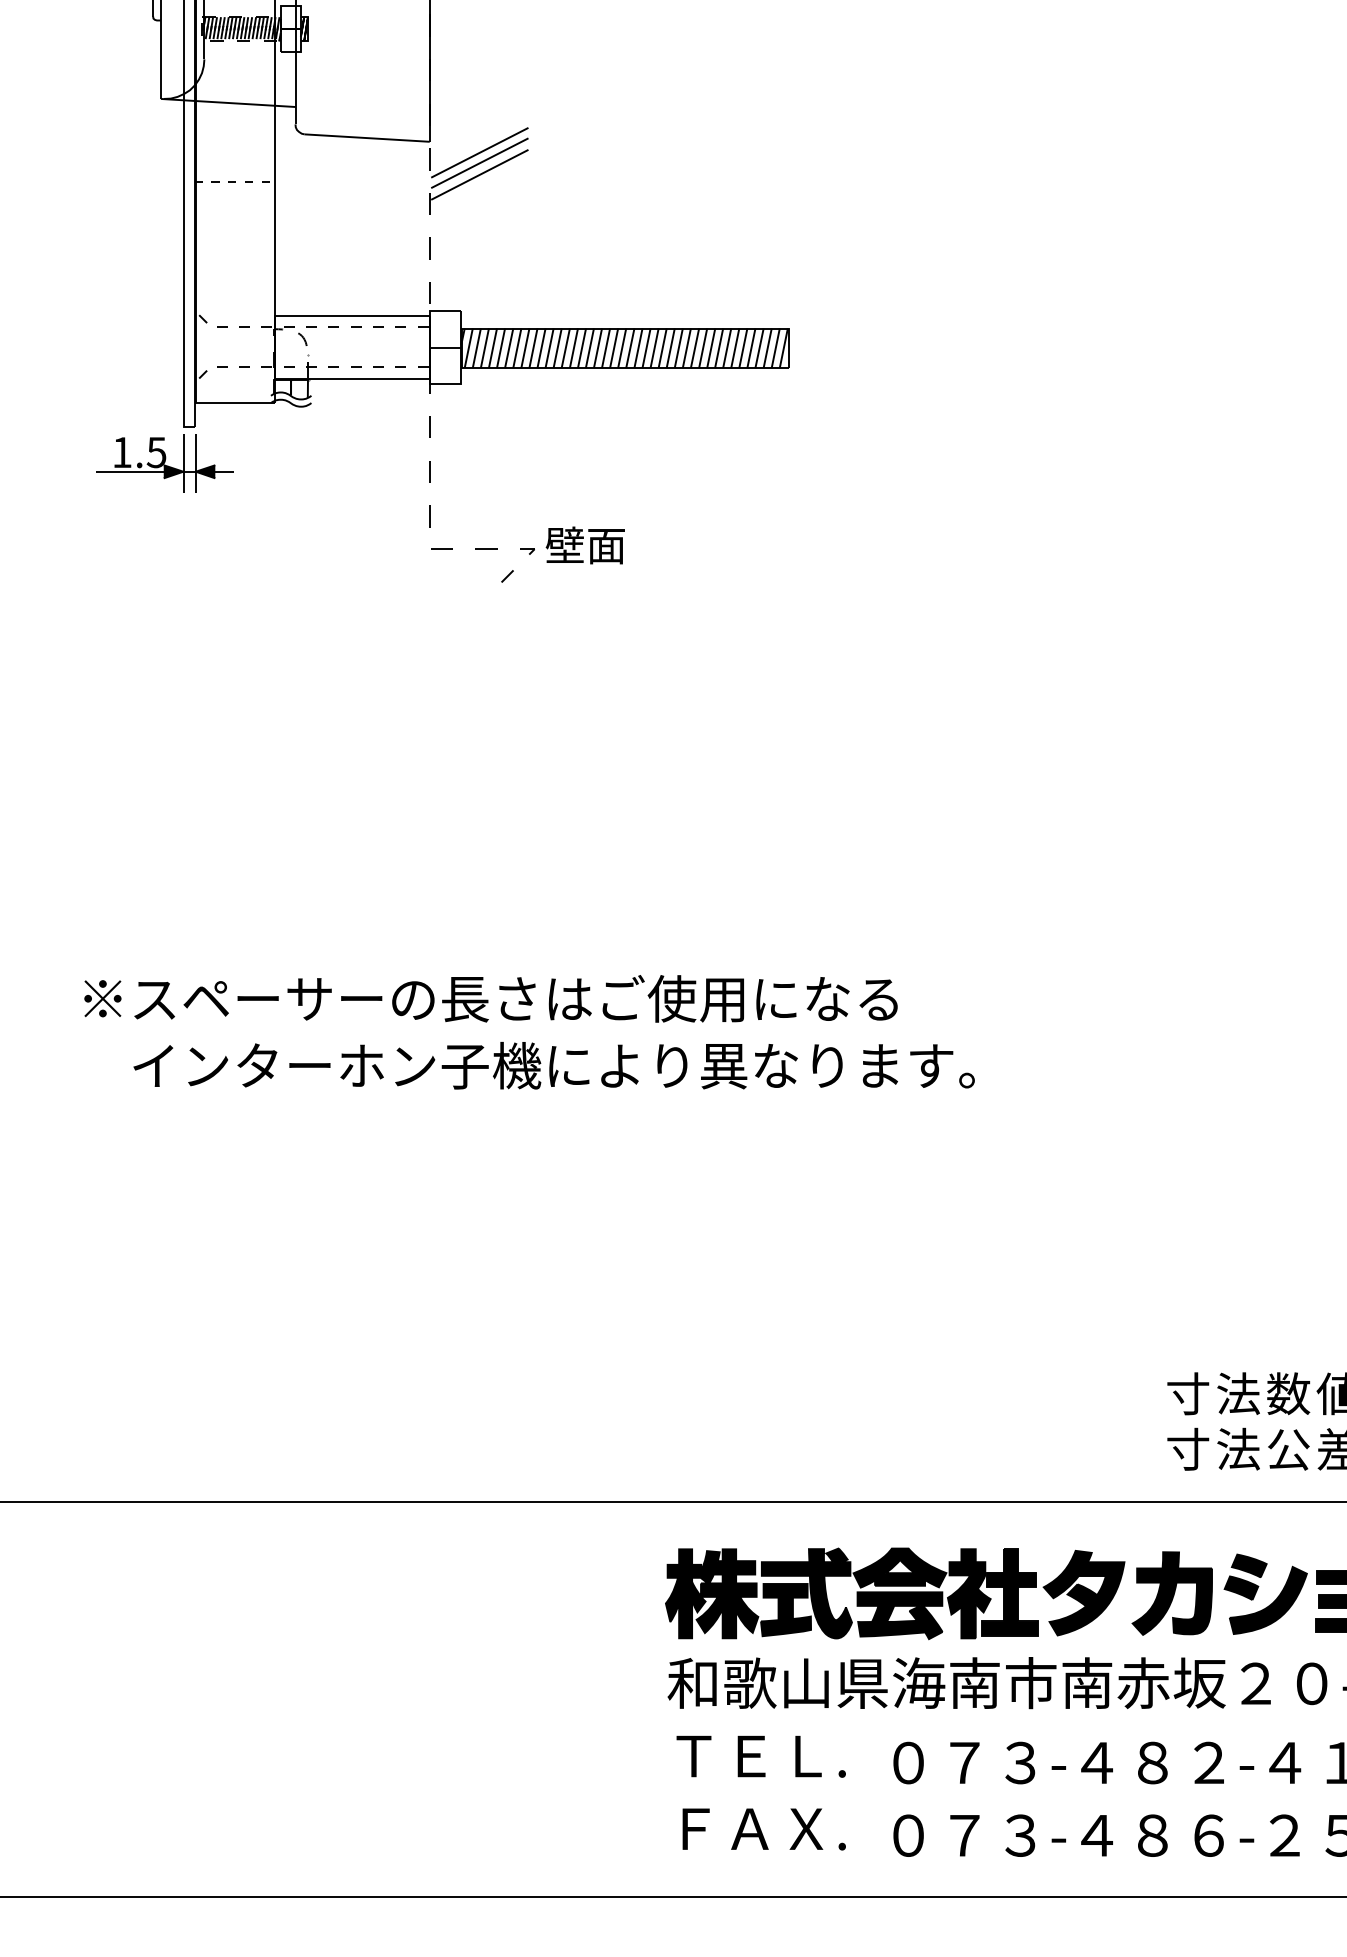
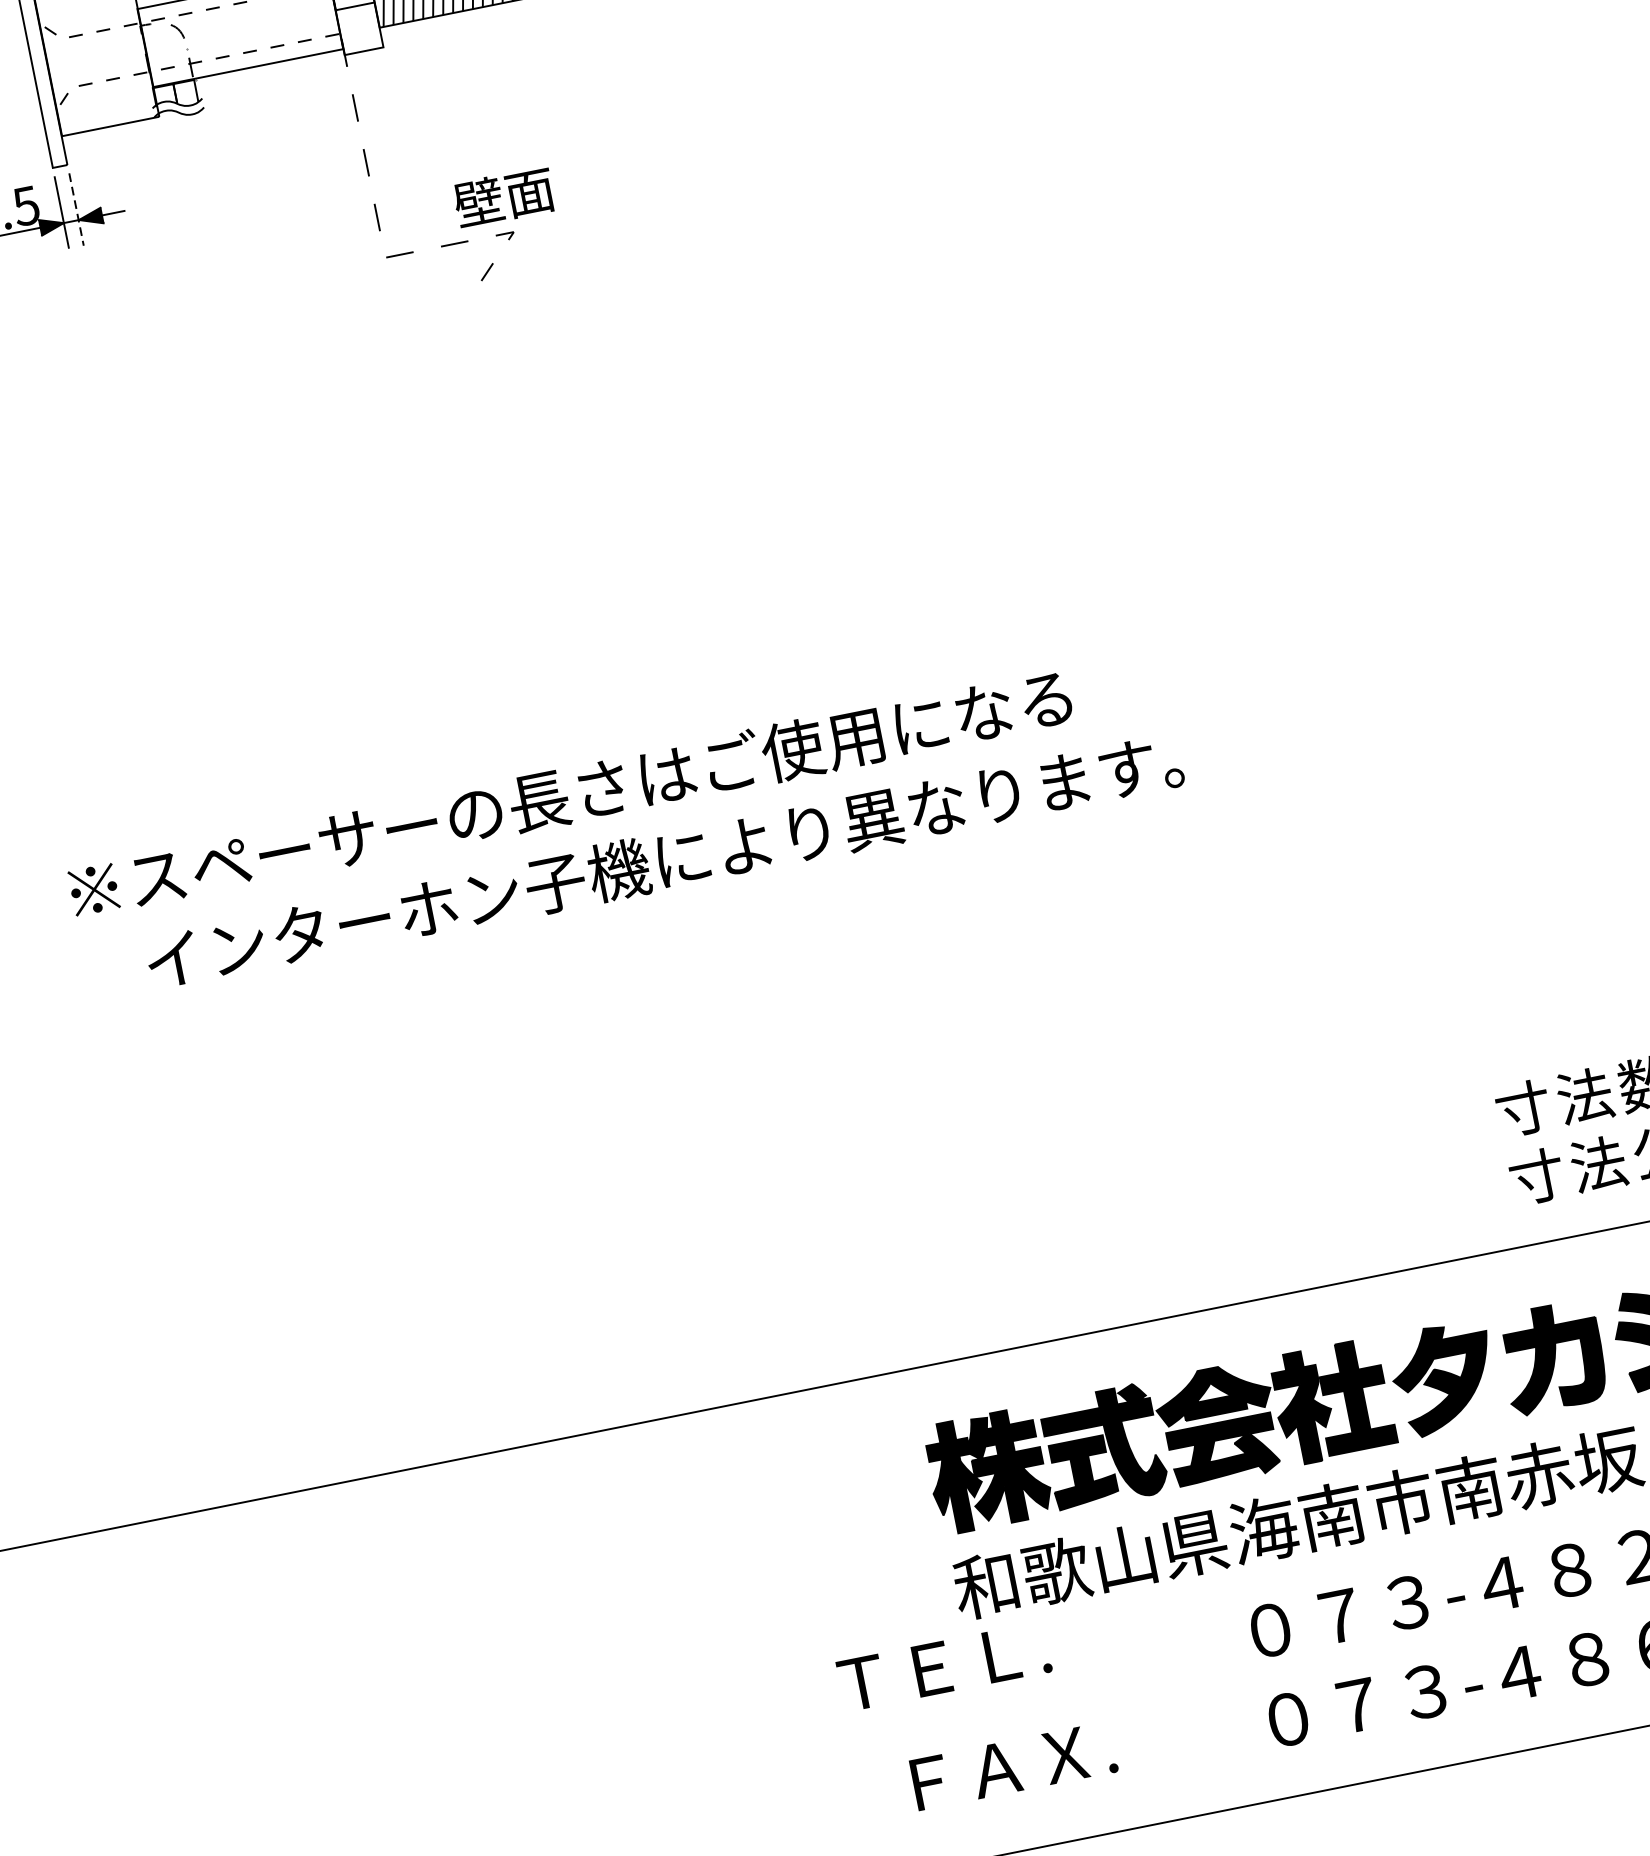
line: (195, 463) -> (76, 210), solid -> dashed
text: (584, 545) -> (502, 197), moved
text: (760, 1756) -> (943, 1666), moved
text: (763, 1829) -> (1013, 1766), moved

